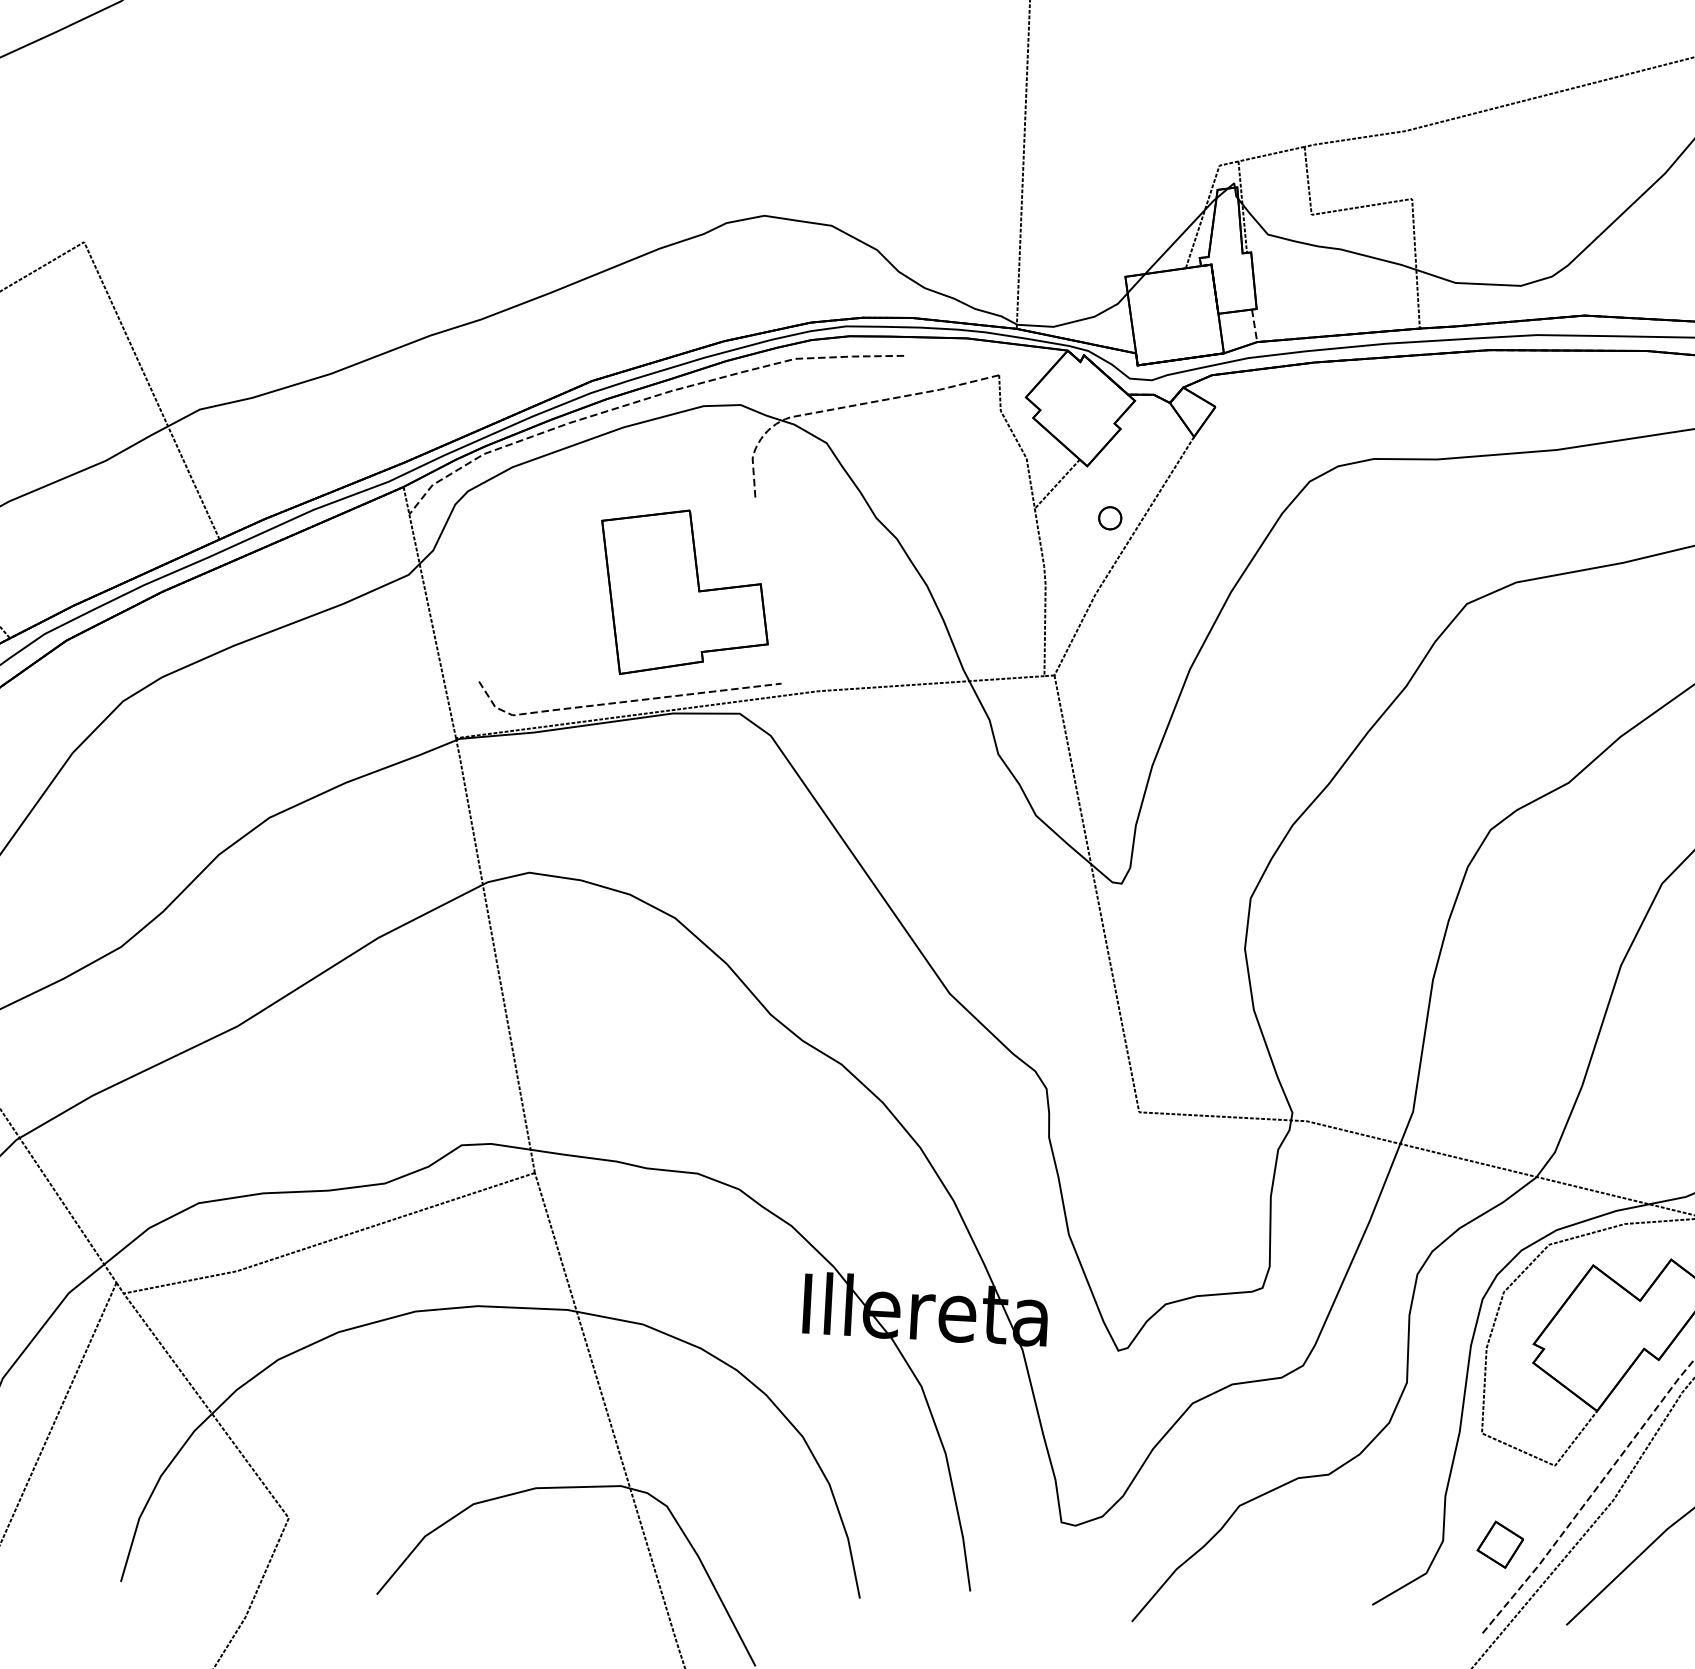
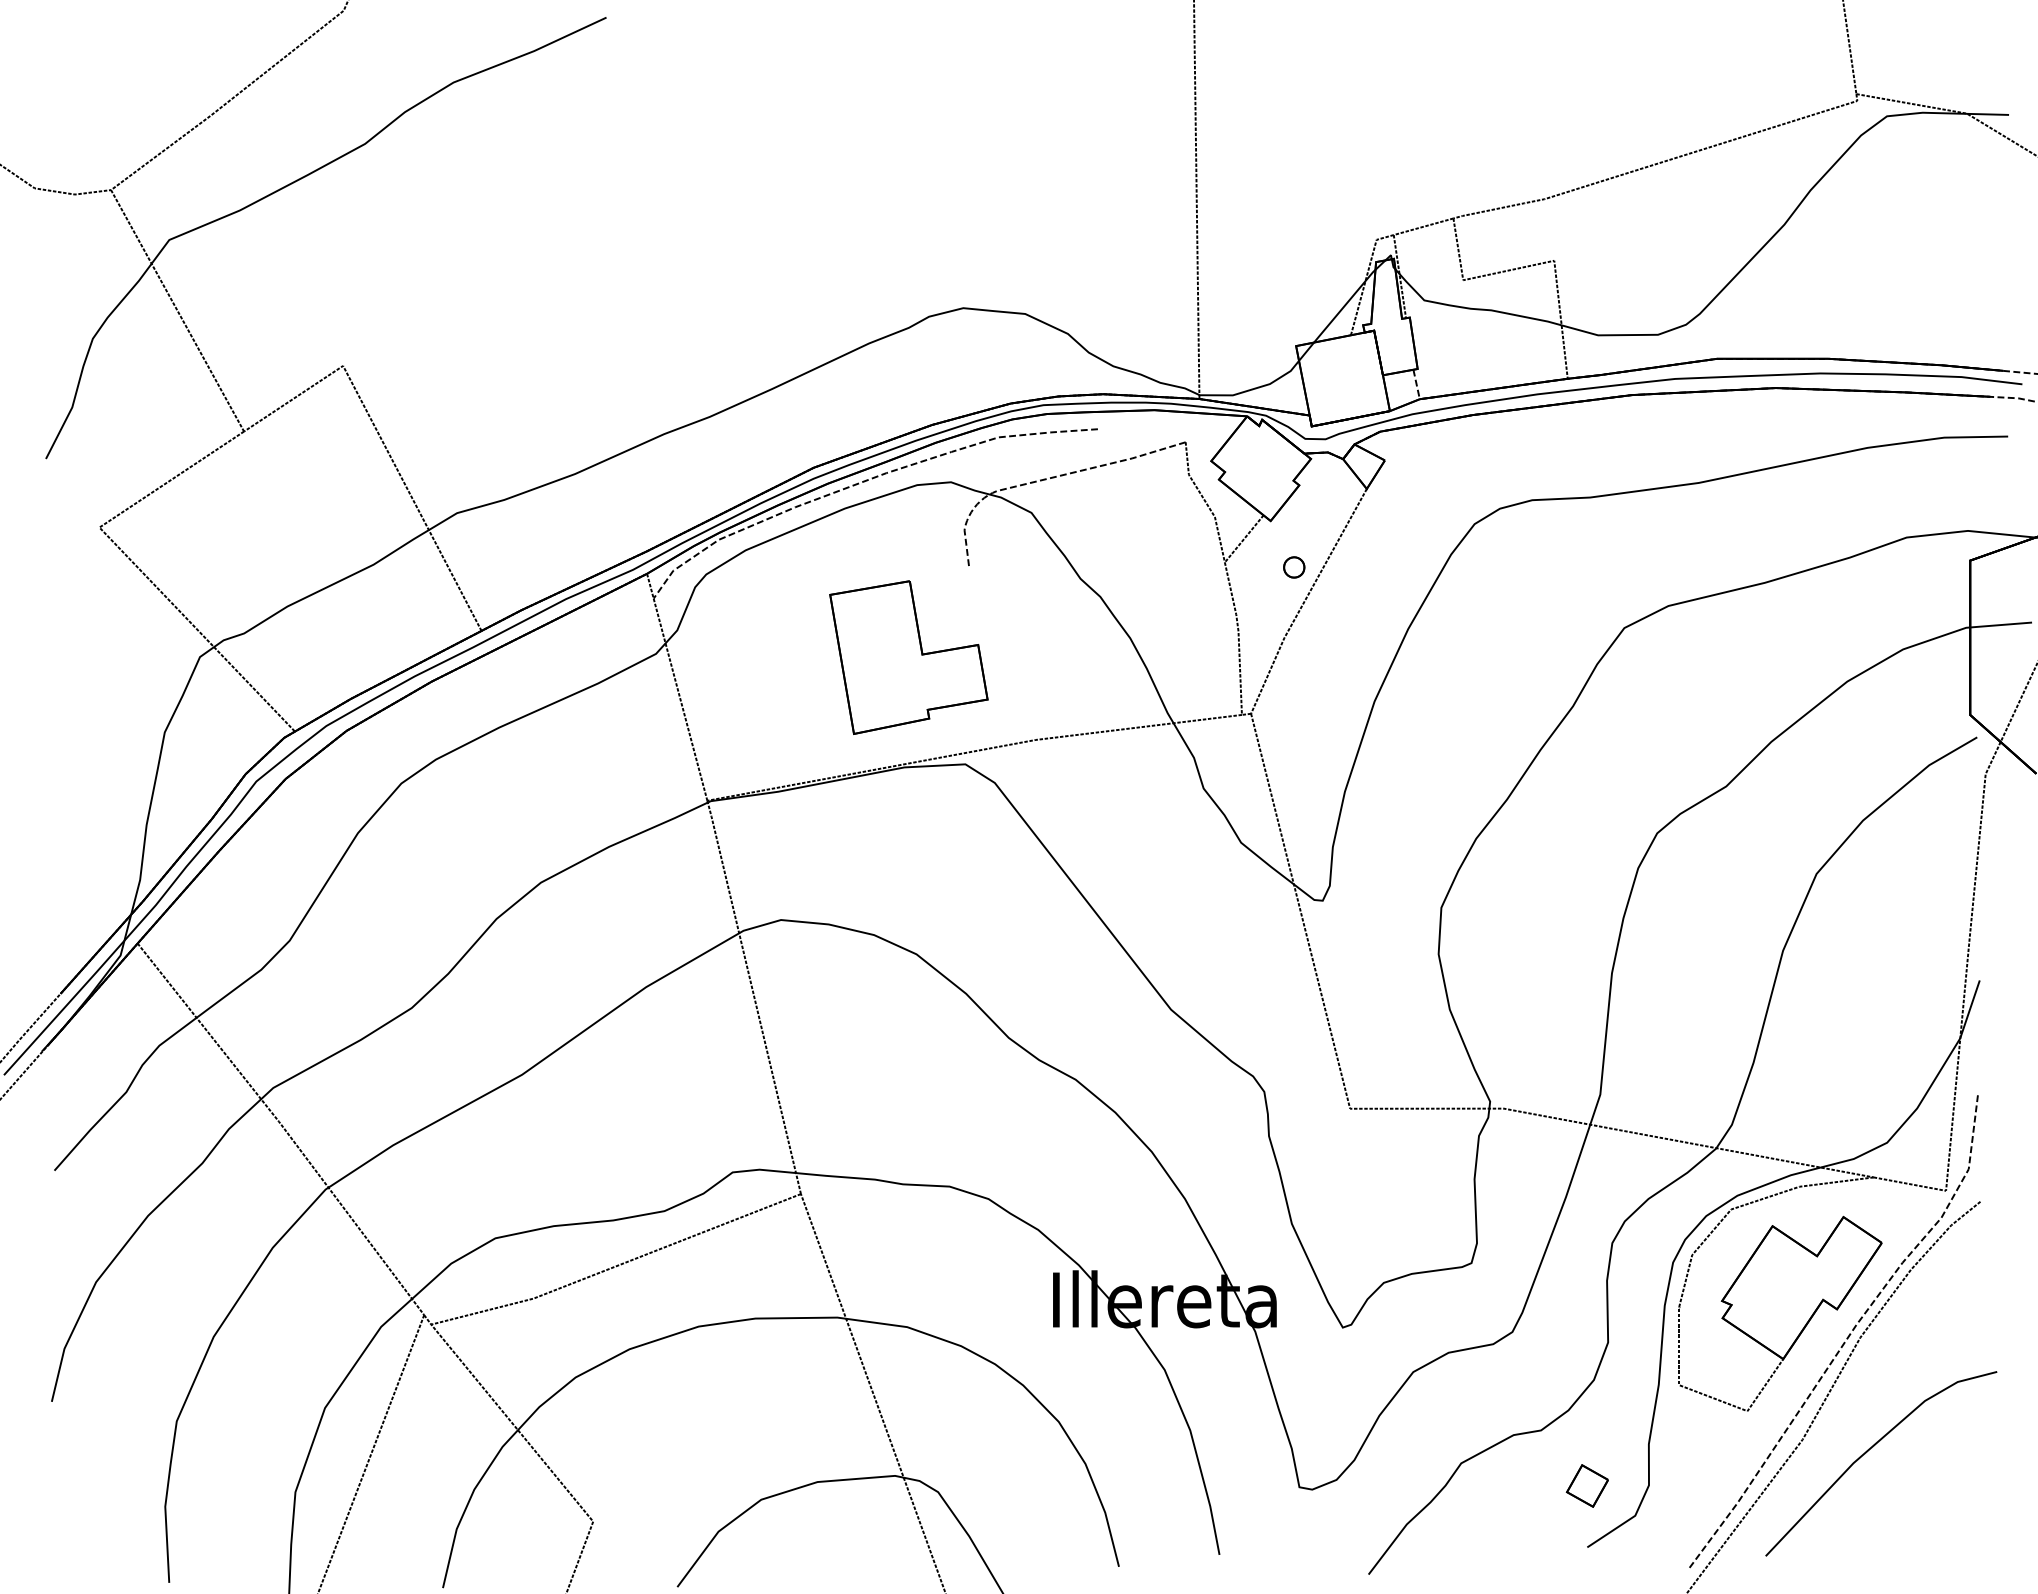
line: (631, 700) -> (865, 757), removed
part: (1499, 1544) -> (1586, 1485), moved

